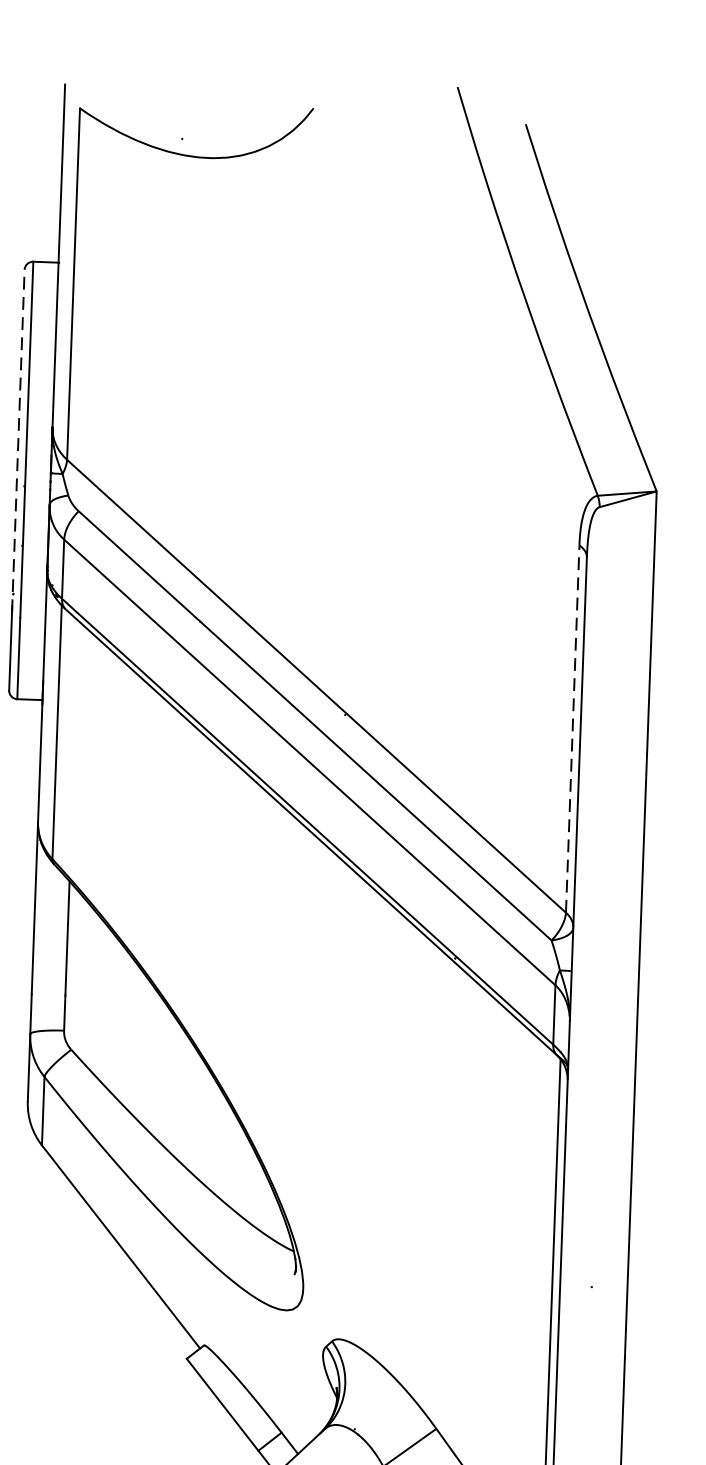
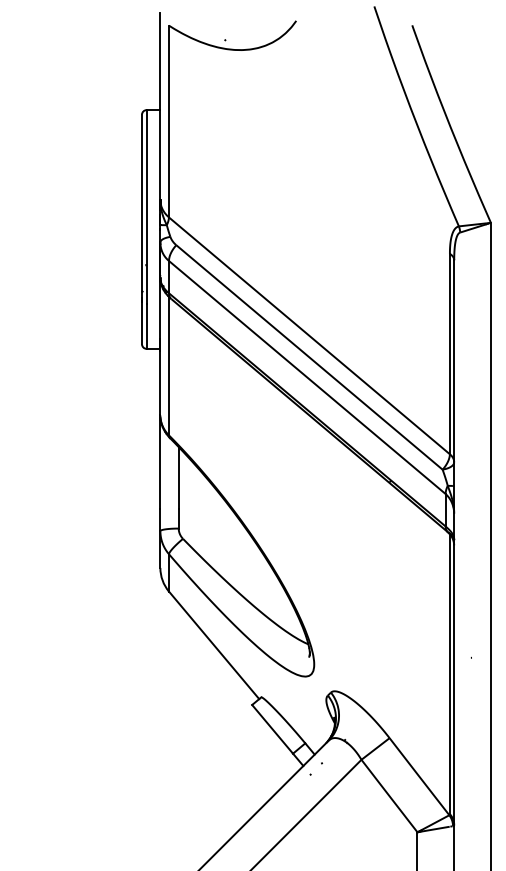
line: (19, 439) -> (142, 207), dashed -> solid
line: (571, 728) -> (449, 353), dashed -> solid

